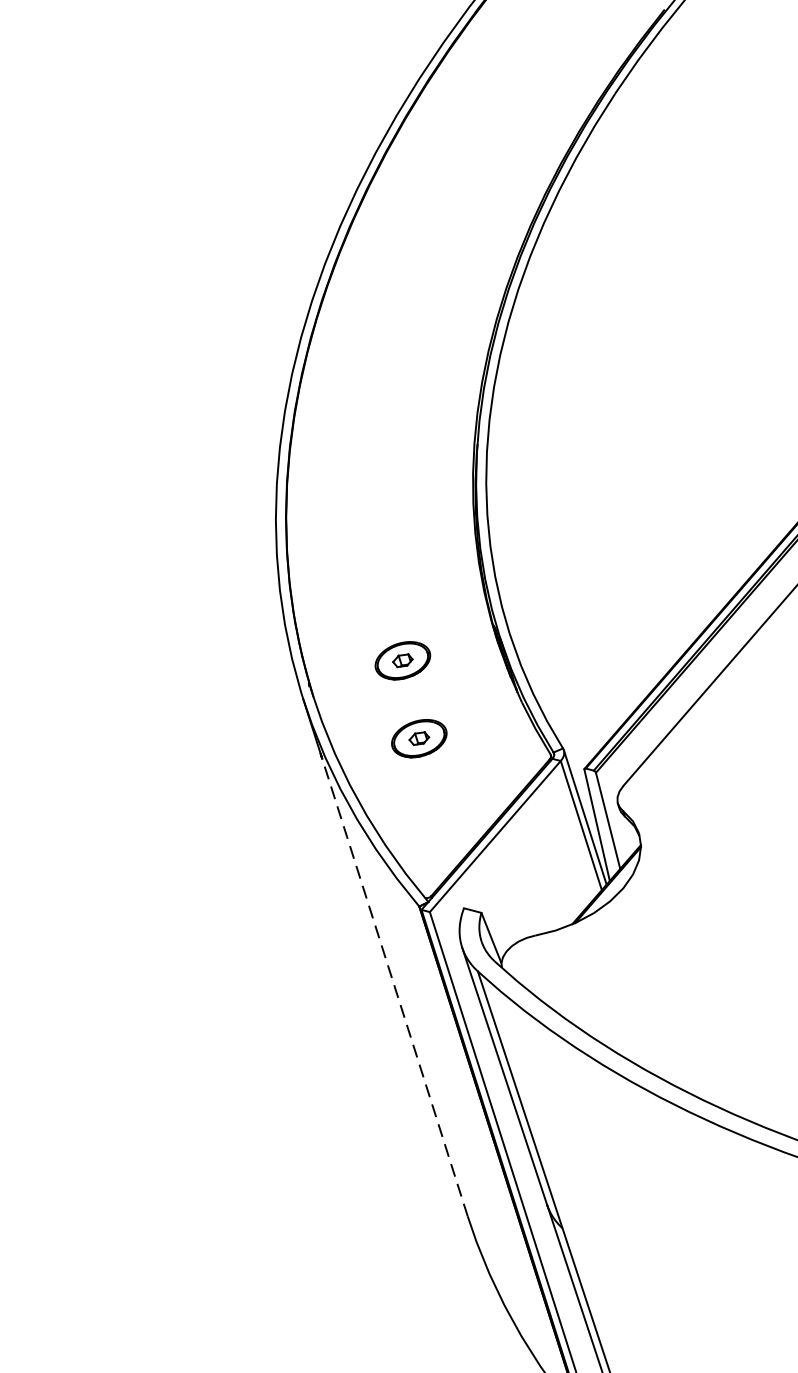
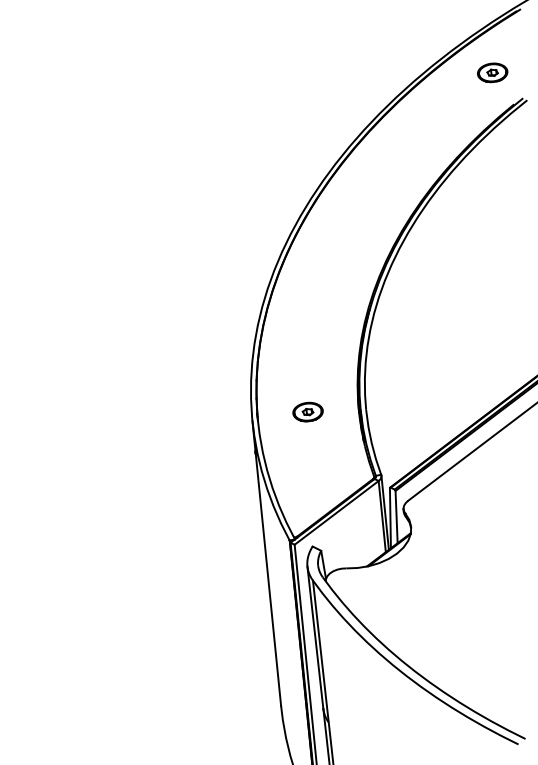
part: (418, 737) -> (307, 453), removed
line: (394, 986) -> (268, 579), dashed -> solid

